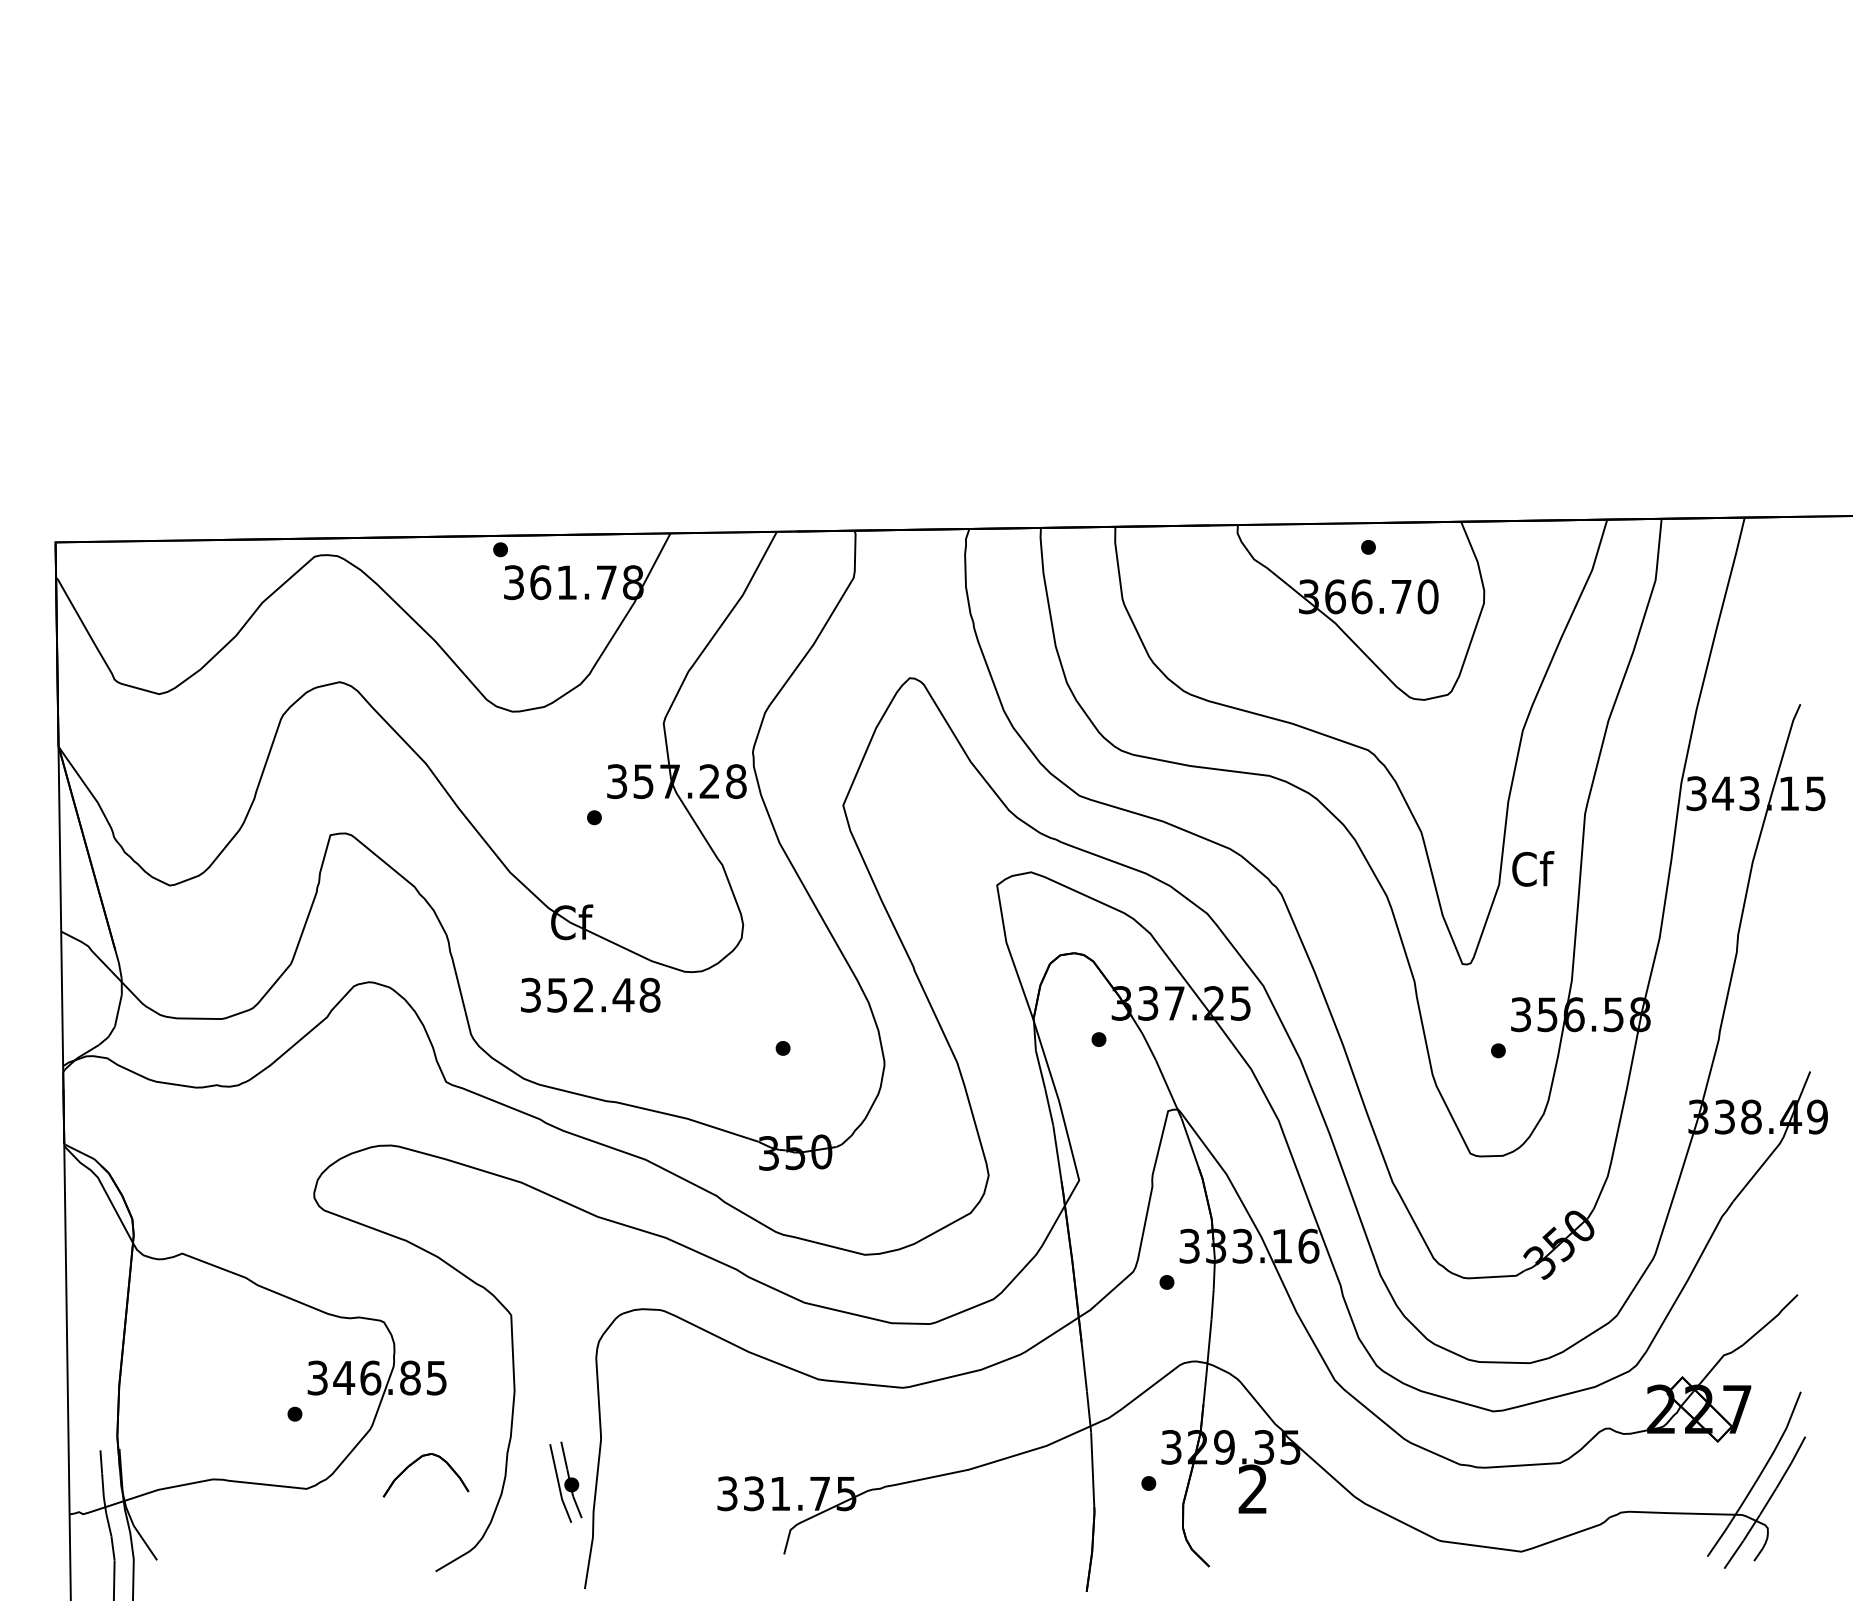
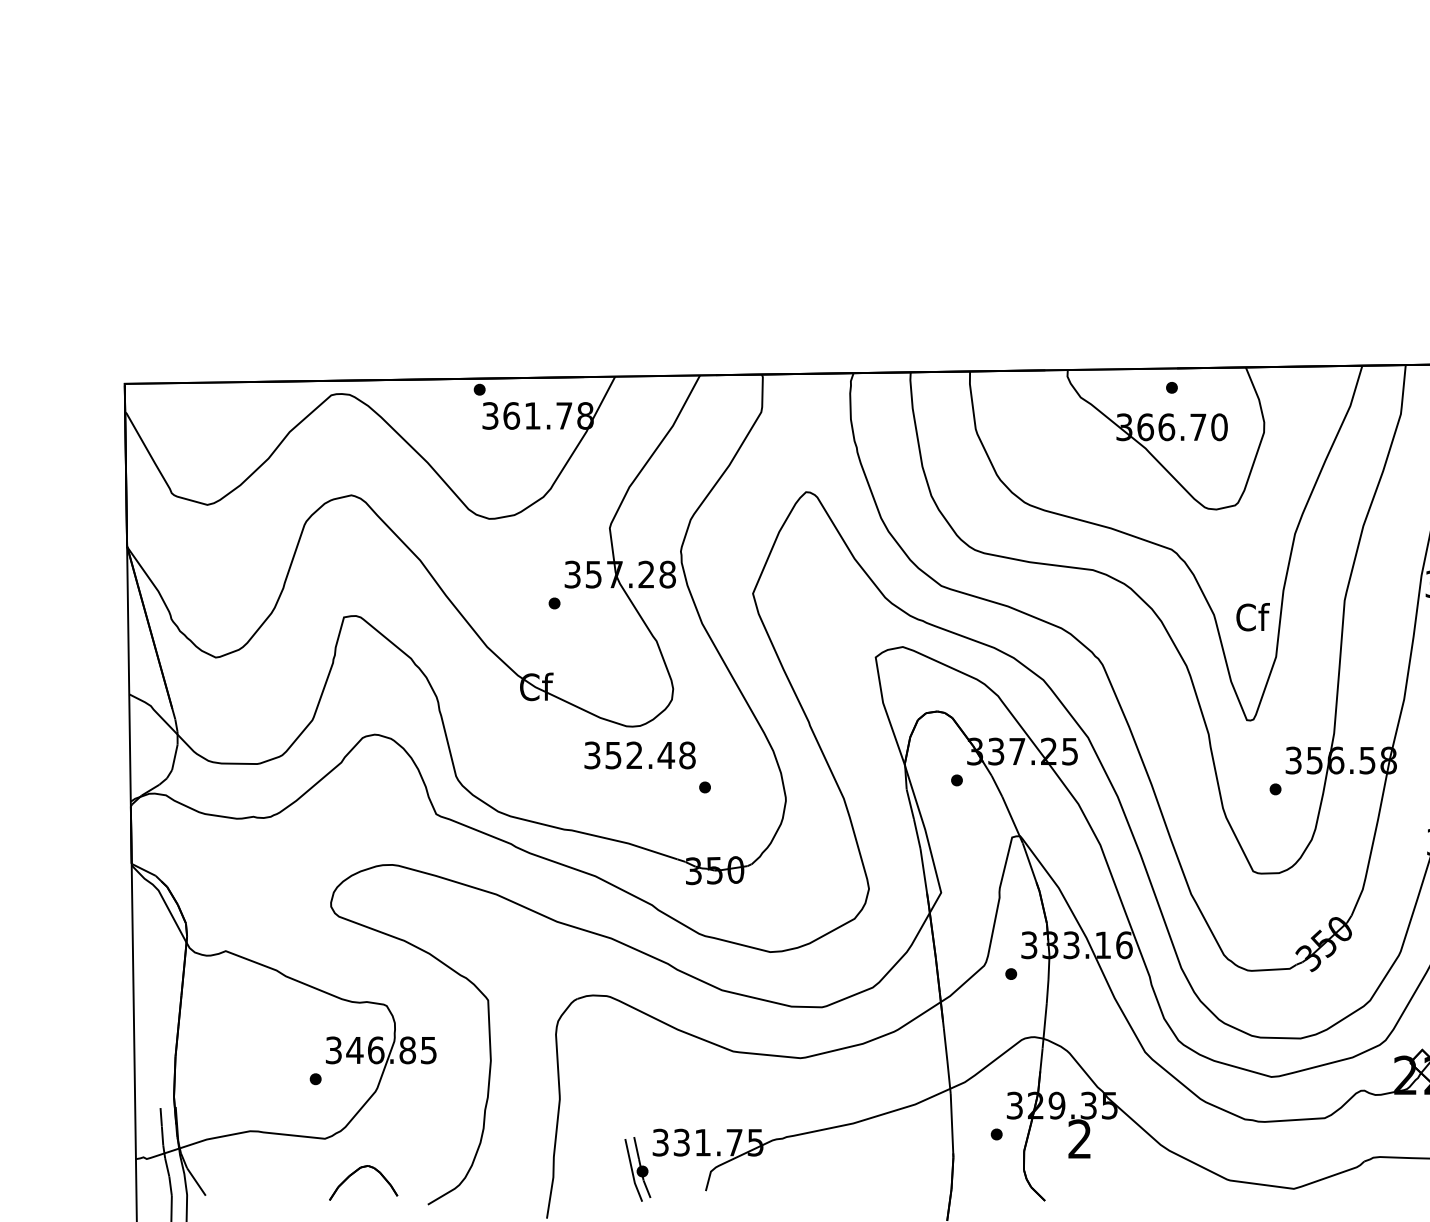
text: (1533, 868) -> (1253, 616), moved
text: (590, 994) -> (639, 754), moved
part: (414, 1463) -> (354, 1173), moved
part: (565, 1481) -> (637, 1168), moved

